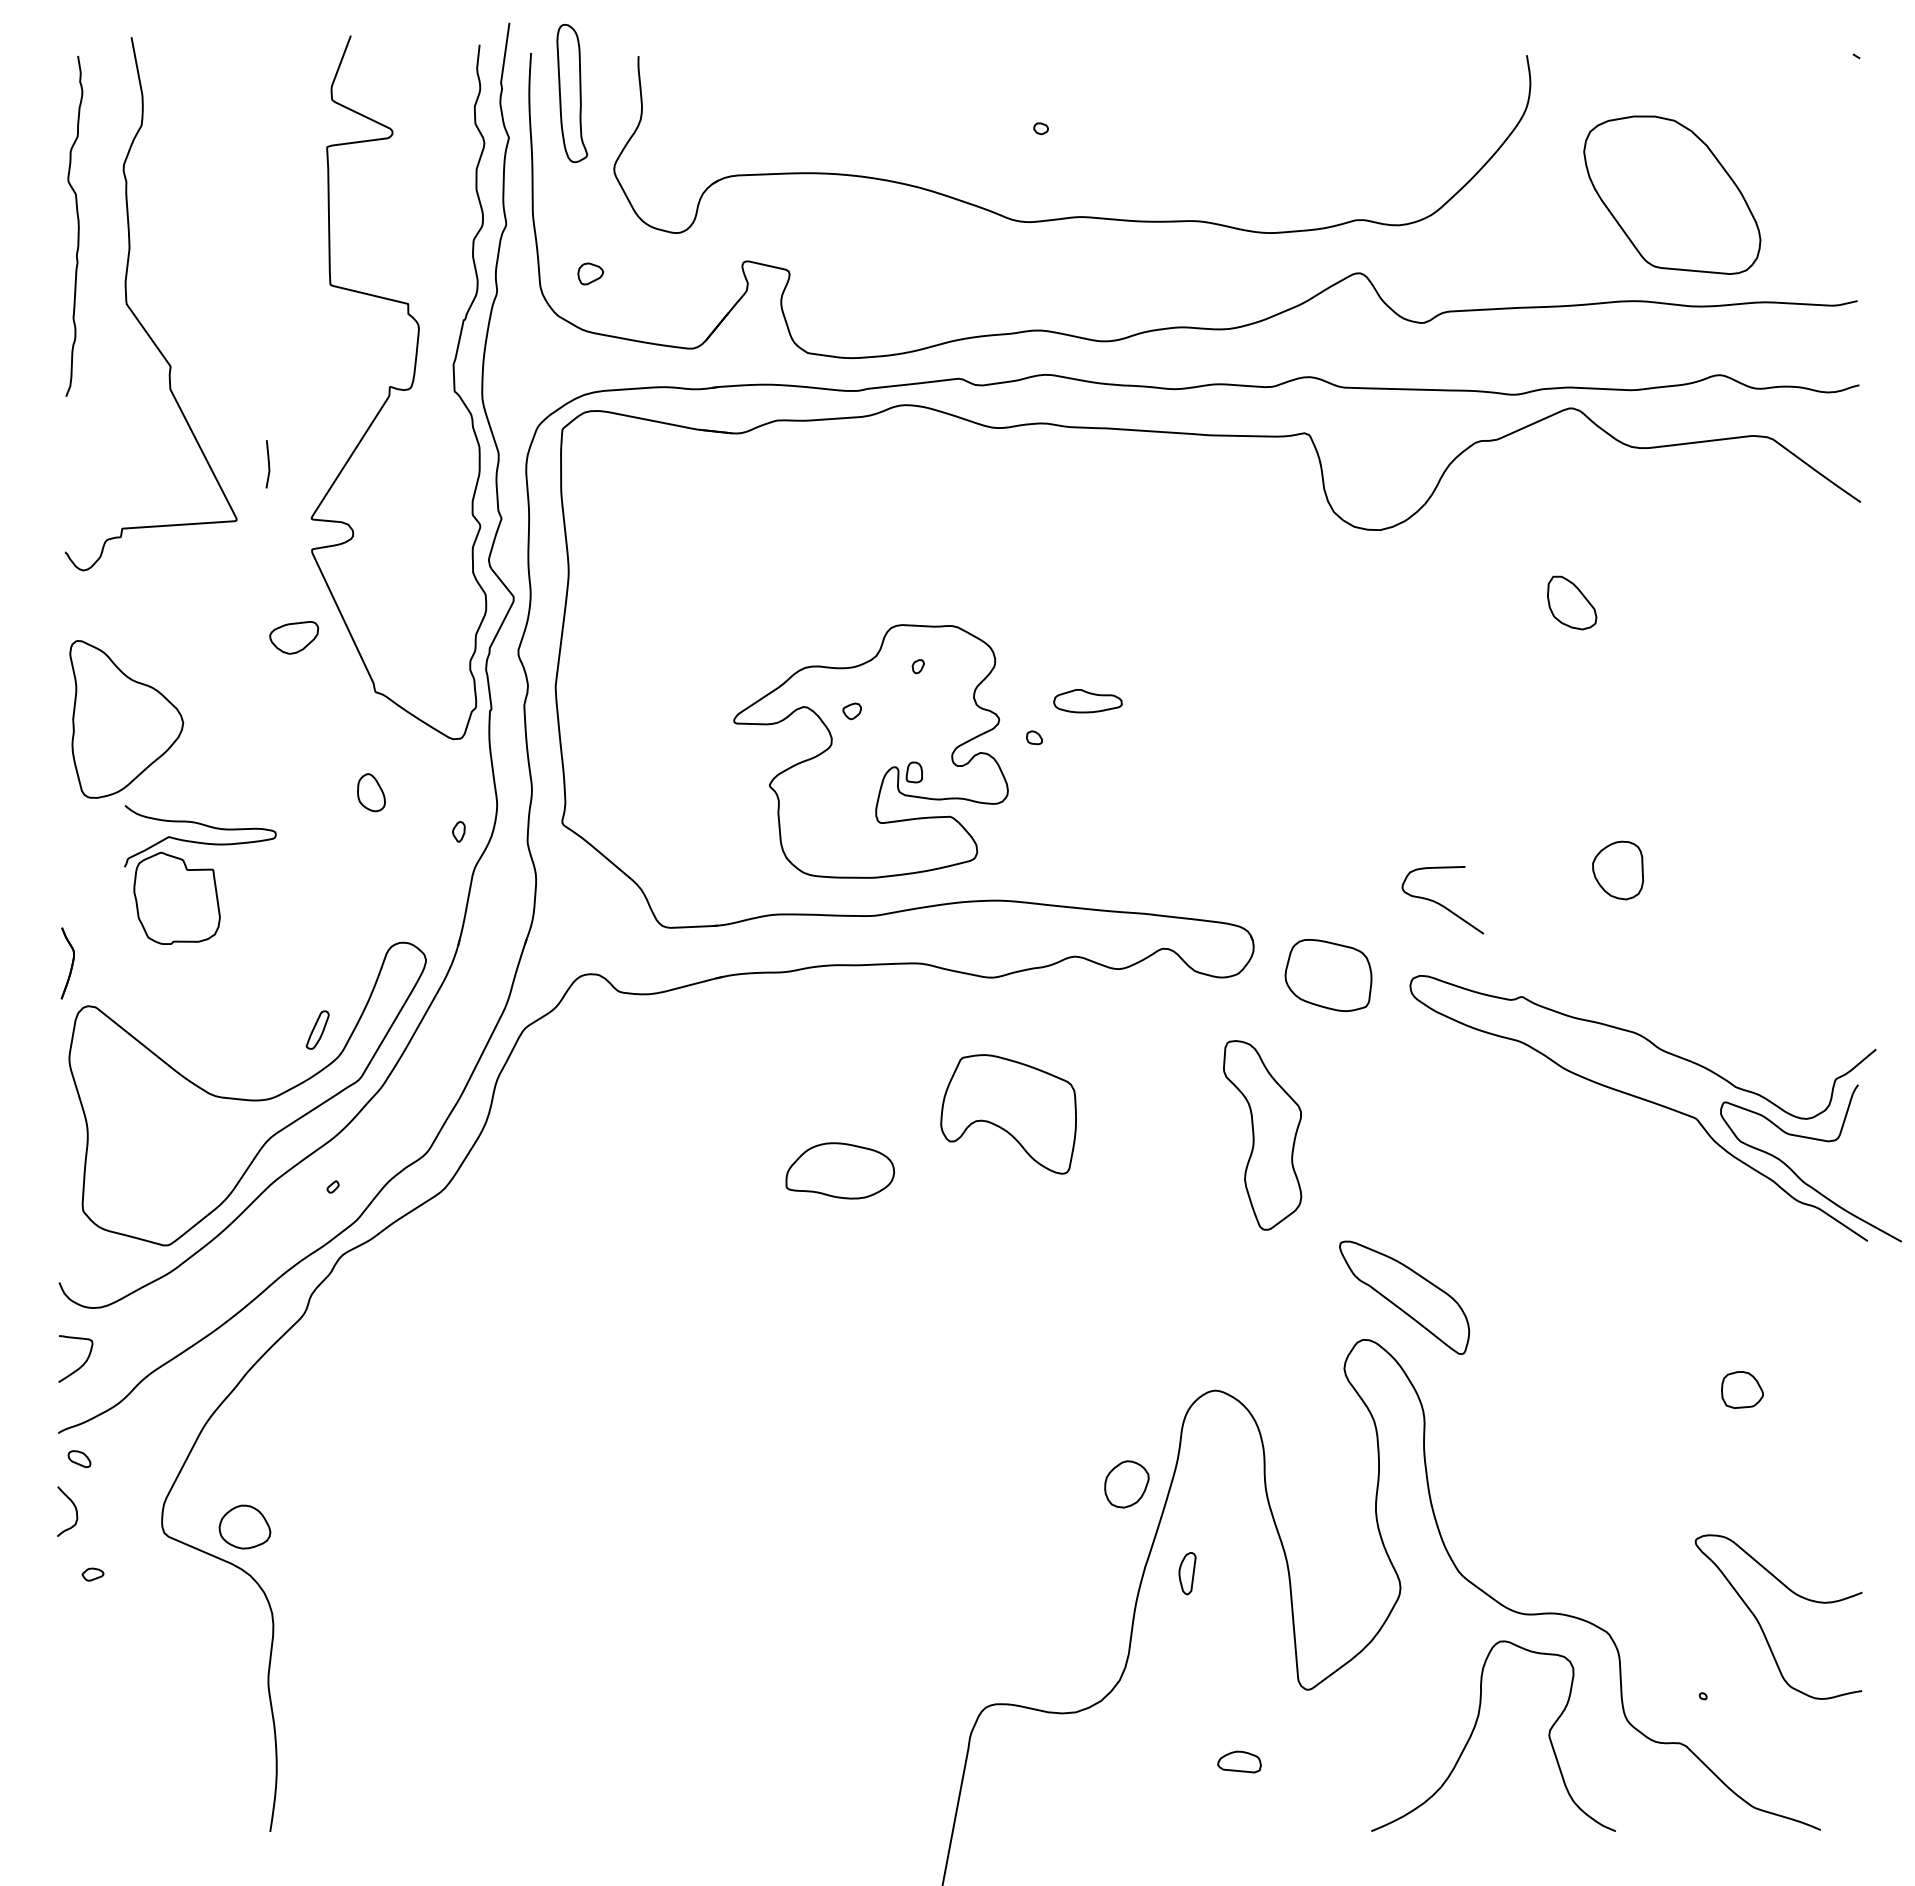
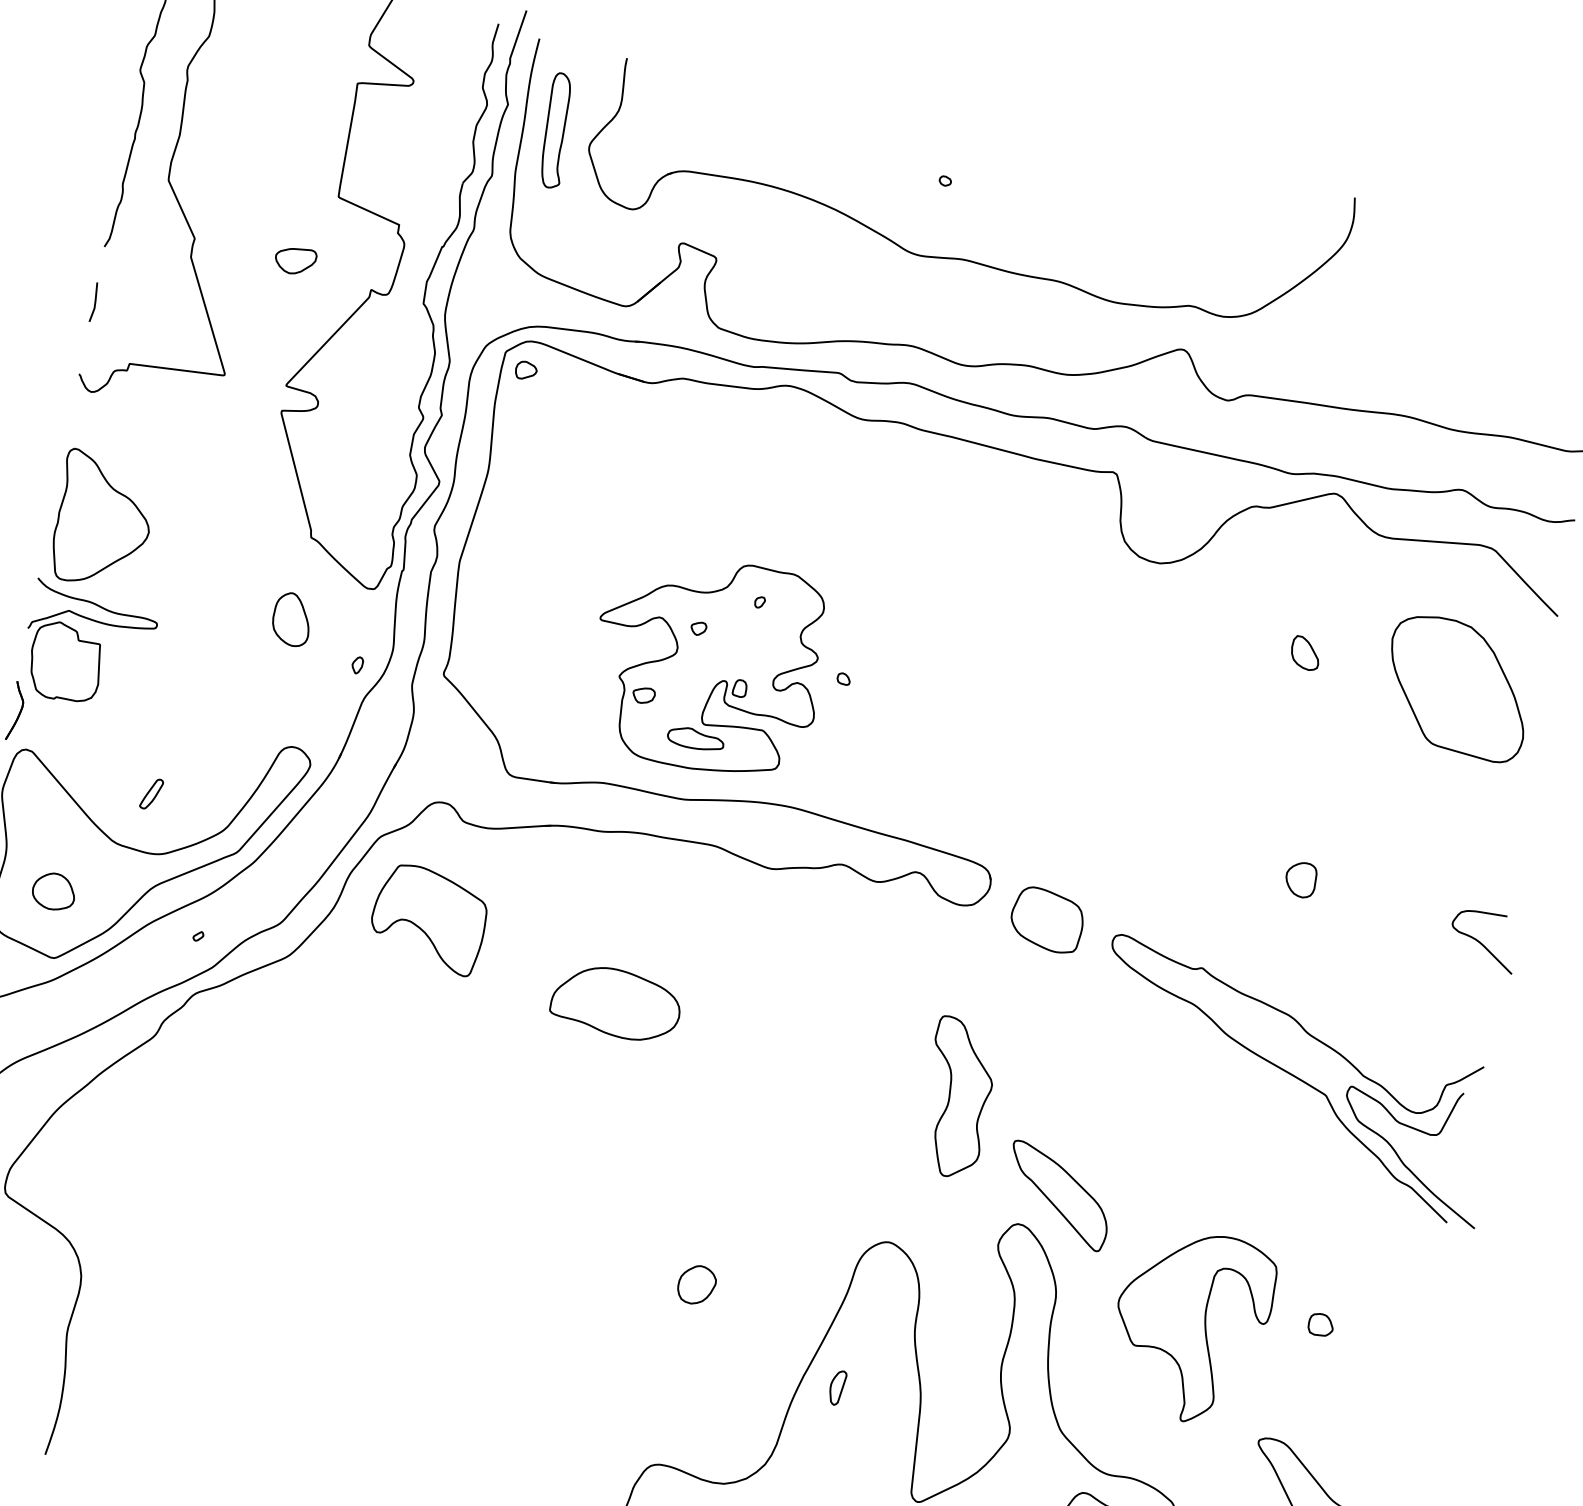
part: (572, 93) -> (556, 130), moved
part: (1672, 194) -> (1458, 687), moved
part: (590, 273) -> (526, 370), moved
curve: (268, 464) -> (94, 302), moved
part: (1572, 602) -> (1305, 653), size x0.71
part: (294, 637) -> (295, 260), moved
part: (1087, 701) -> (695, 739), moved
part: (371, 792) -> (292, 619), size x1.67
part: (802, 802) -> (643, 695), added
part: (1617, 869) -> (1300, 878), size x0.71
part: (200, 874) -> (88, 646), moved
curve: (1440, 903) -> (1481, 942), moved
part: (317, 1029) -> (151, 793), moved
part: (1008, 1114) -> (428, 919), moved
part: (1262, 1135) -> (956, 1098), moved
part: (840, 1170) -> (616, 1002), size x1.43
part: (1742, 1389) -> (1321, 1324), size x0.71
part: (1589, 1421) -> (1190, 1326), added
part: (1126, 1484) -> (696, 1285), moved
part: (244, 1526) -> (53, 891), moved

